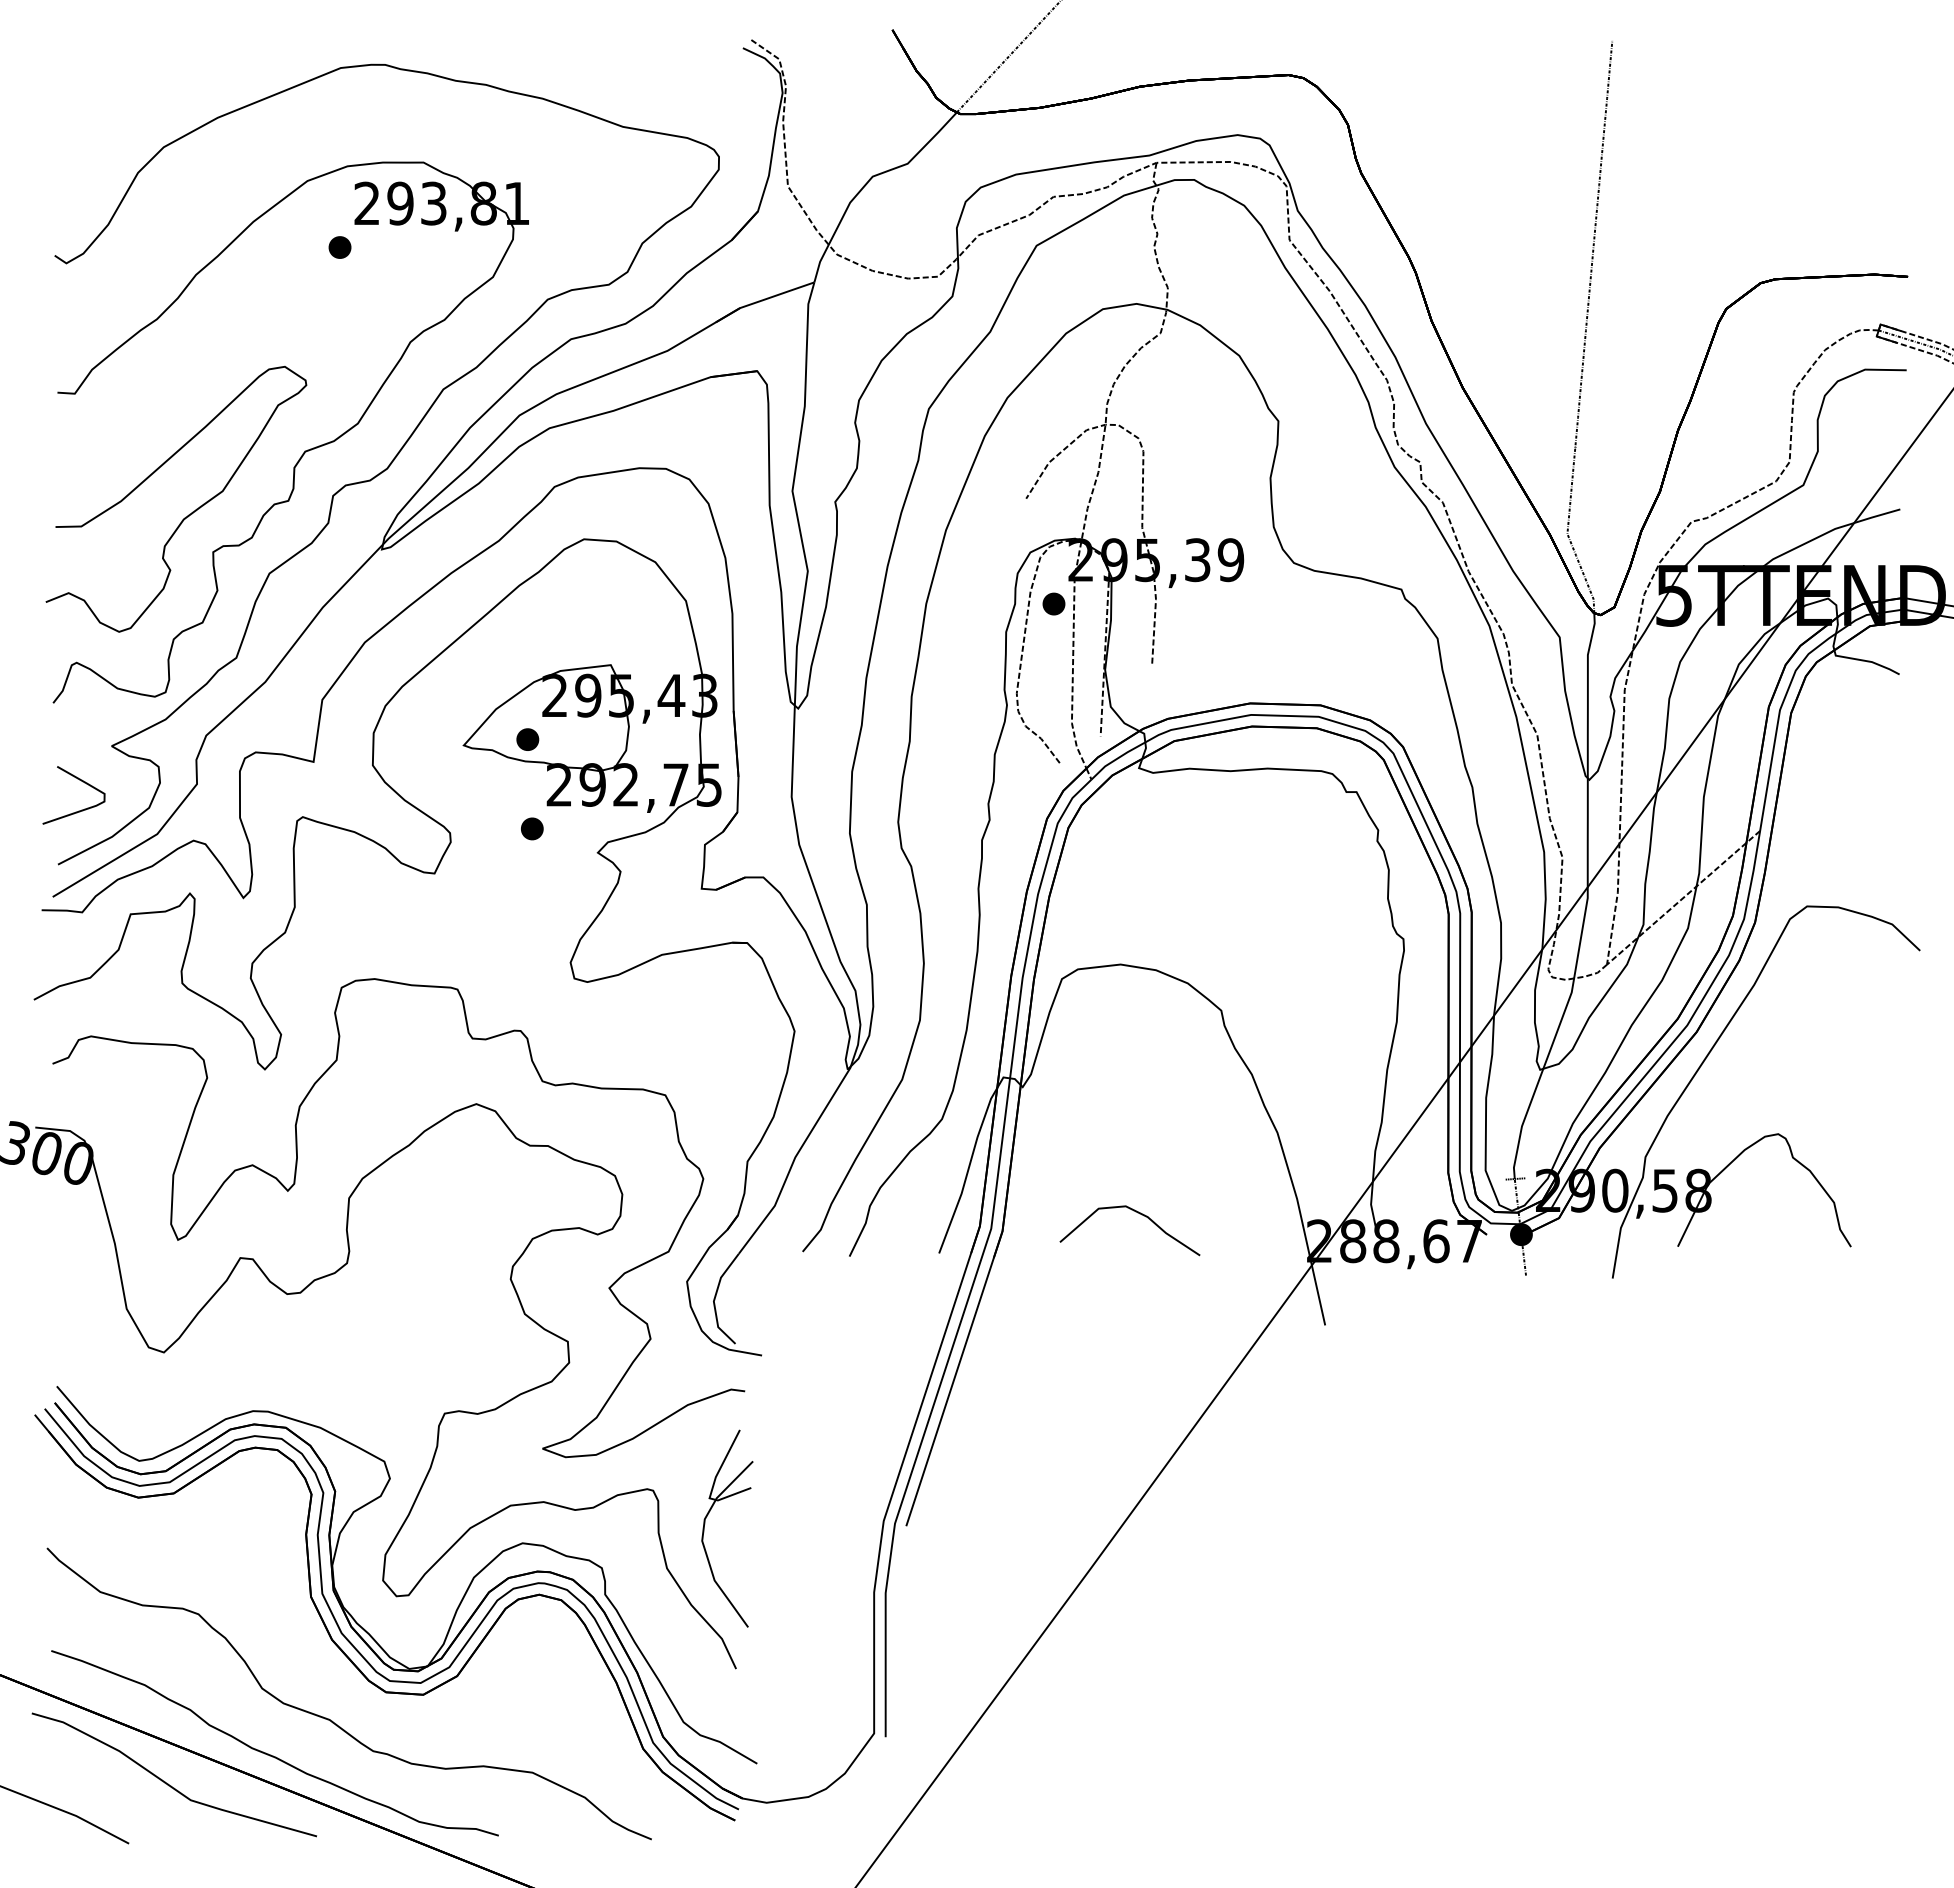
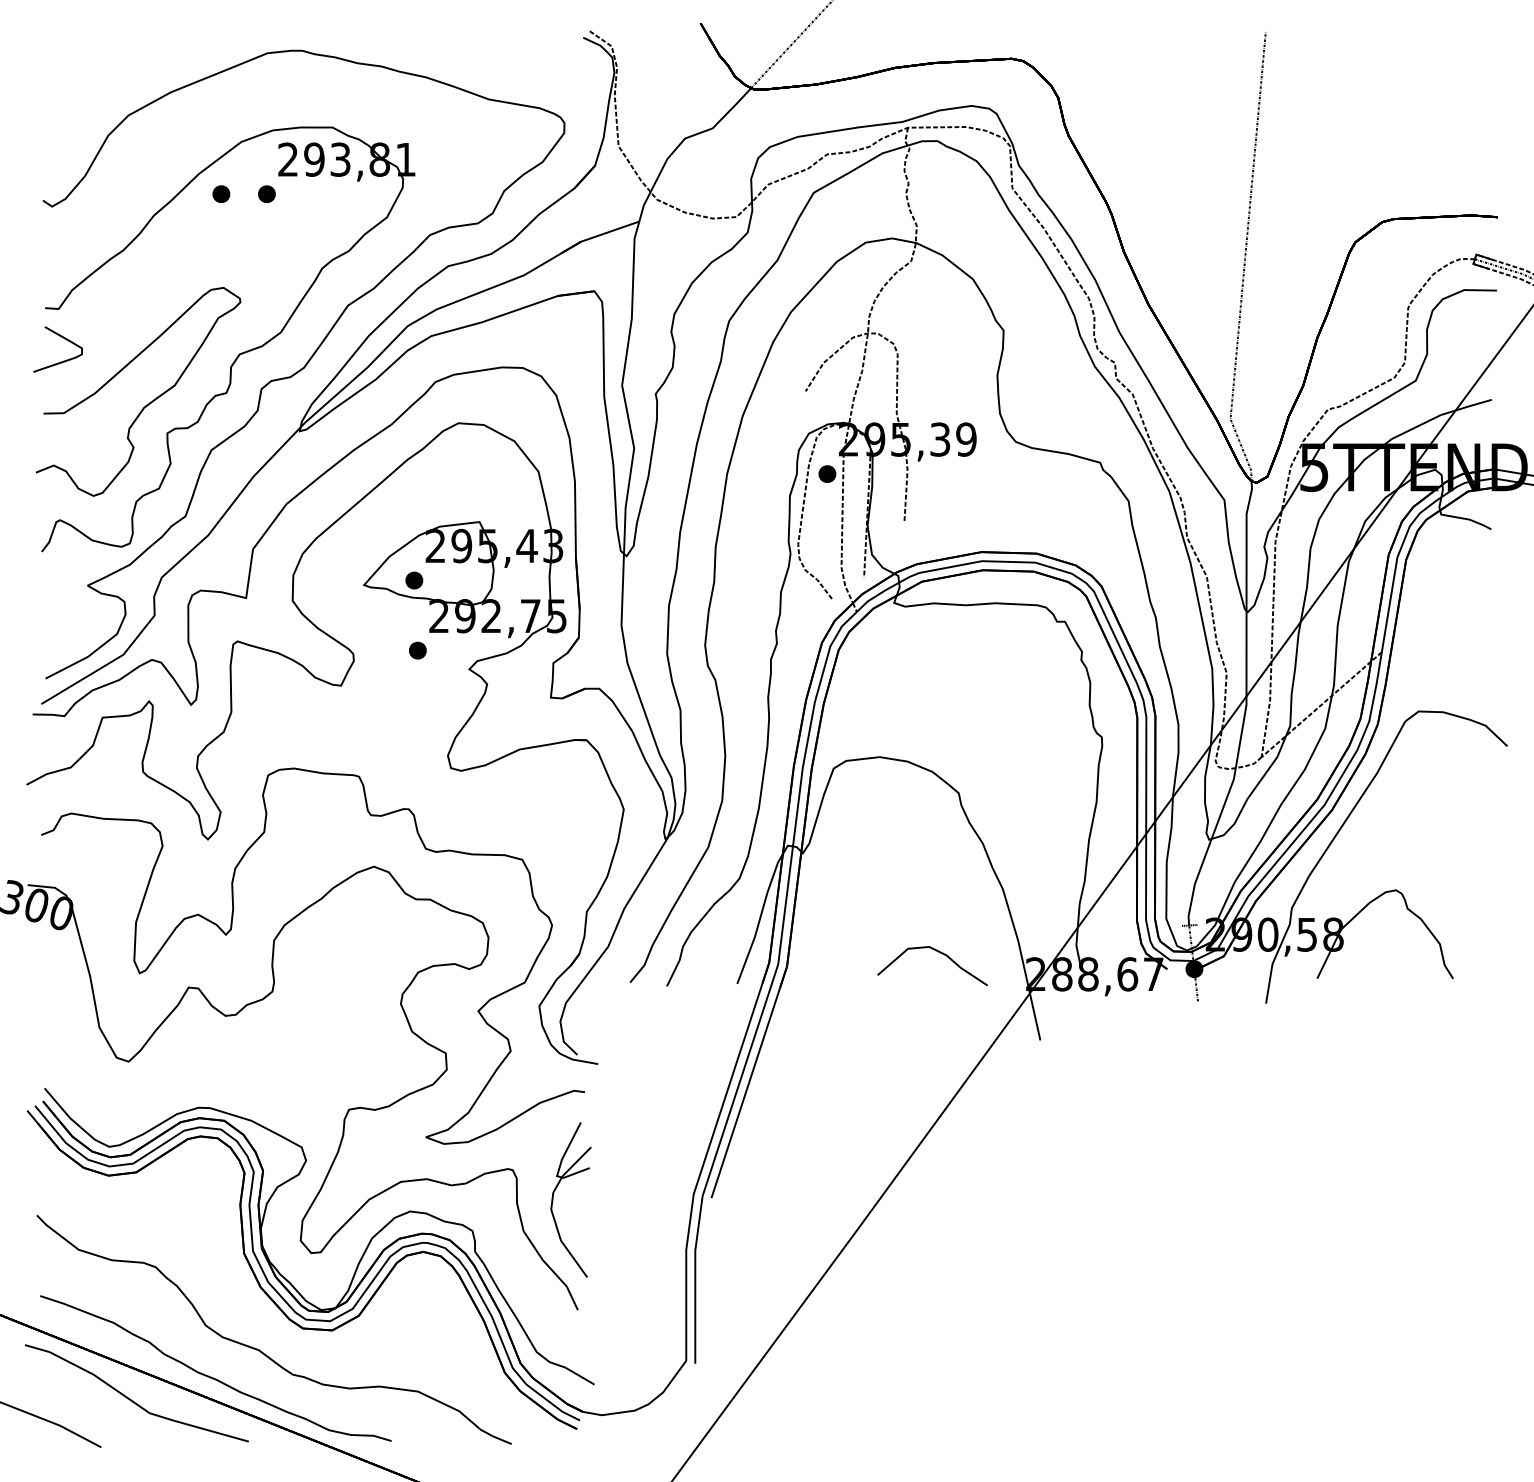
part: (281, 247) -> (220, 194), added
curve: (82, 782) -> (64, 339), moved
part: (1137, 1213) -> (938, 952), moved

